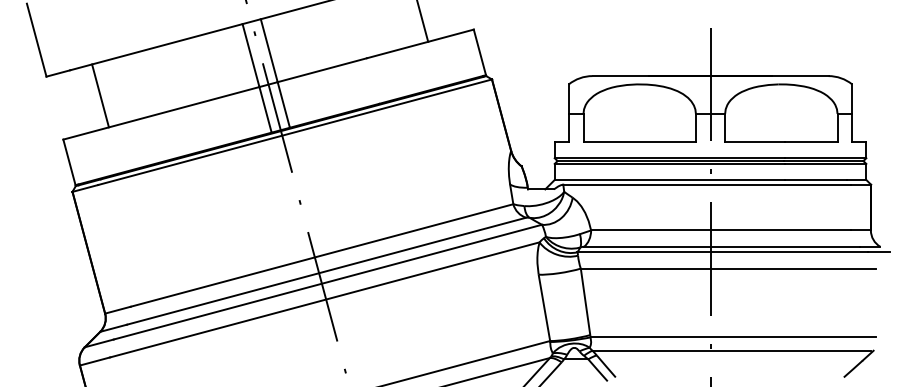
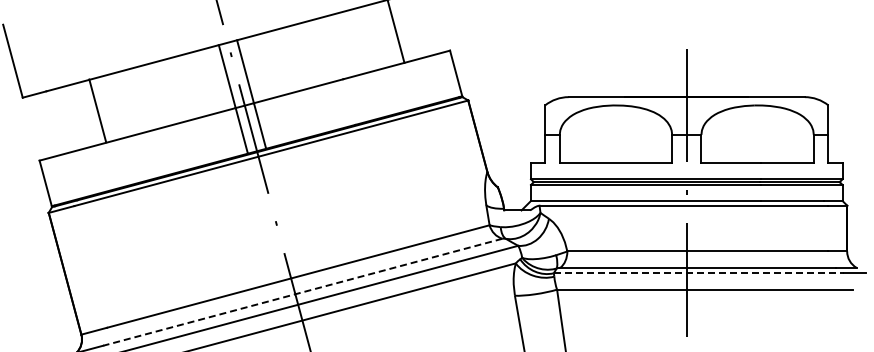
line: (100, 95) -> (97, 110), moved
line: (723, 252) -> (699, 273), solid -> dashed
line: (326, 271) -> (302, 292), solid -> dashed

